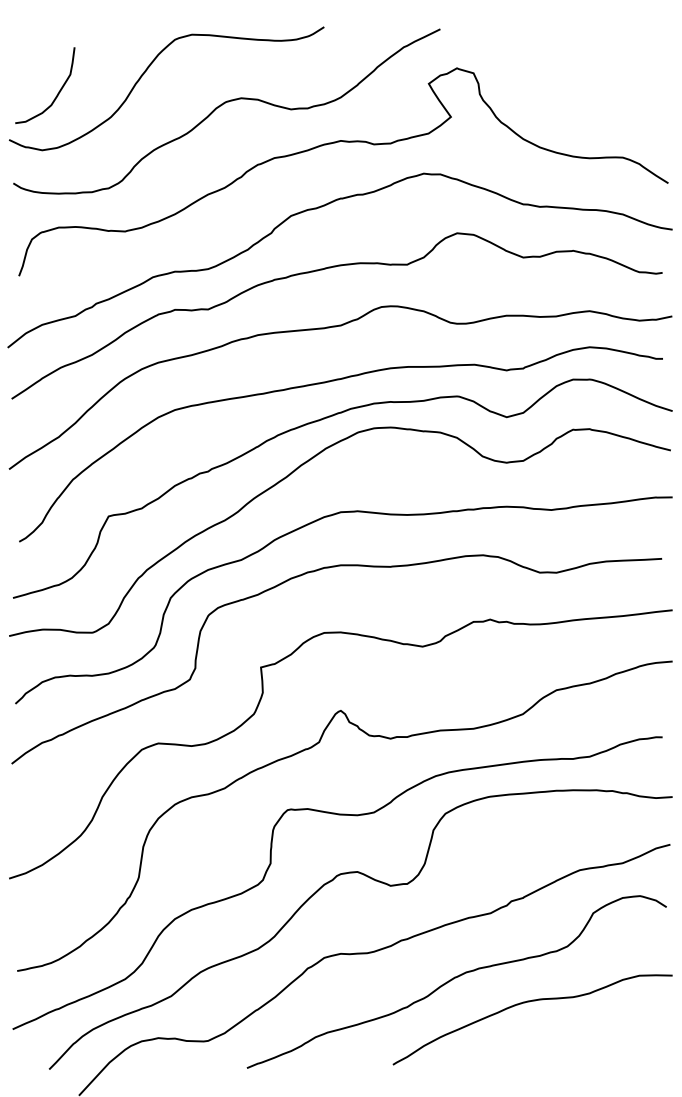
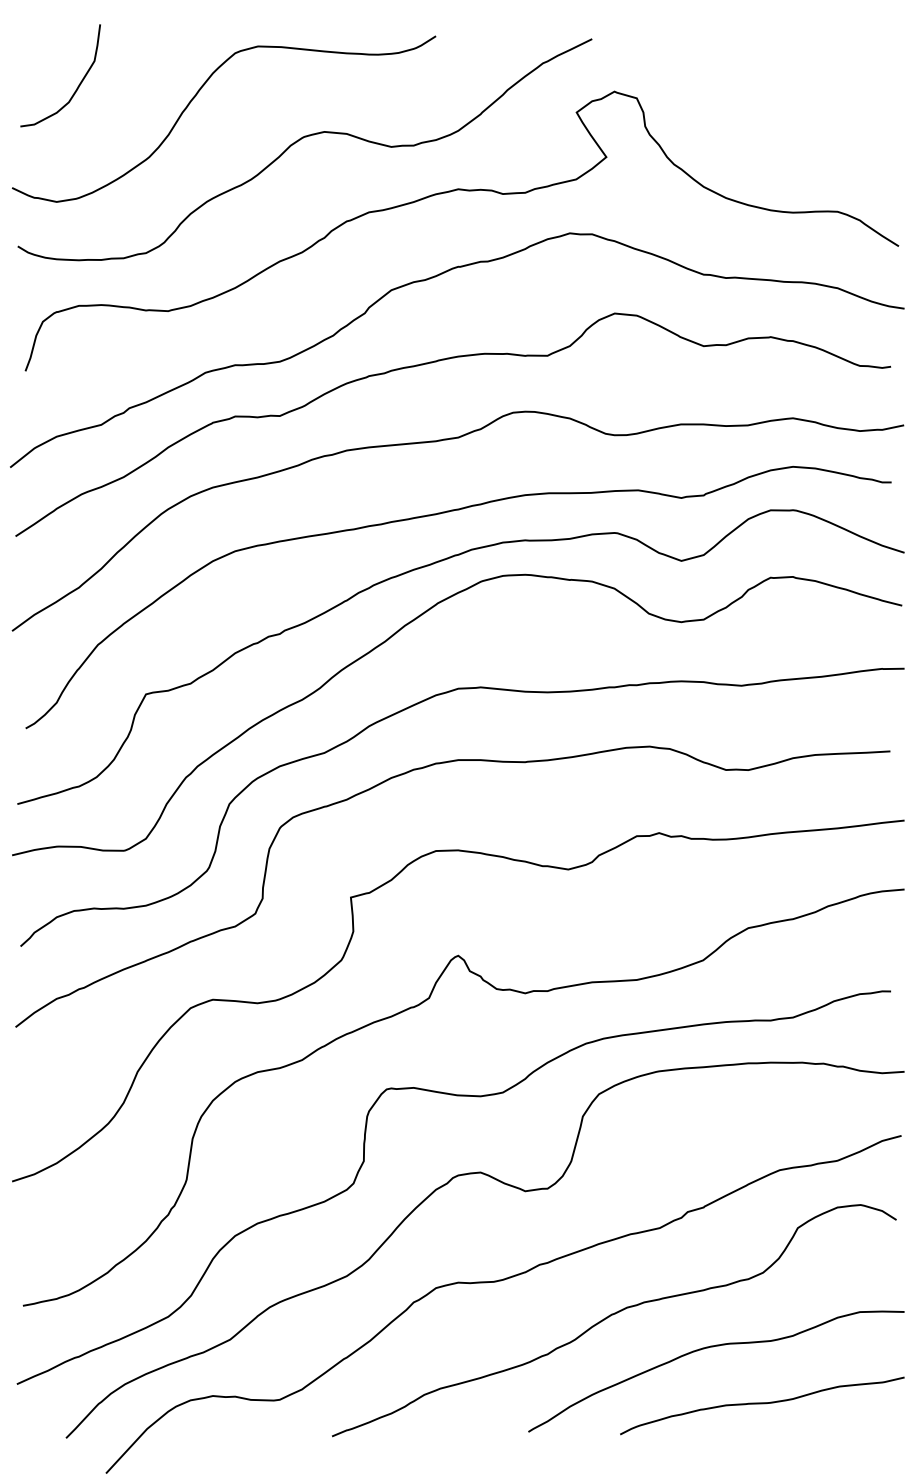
curve: (58, 91) -> (78, 83), moved
curve: (566, 1044) -> (761, 1404), added

